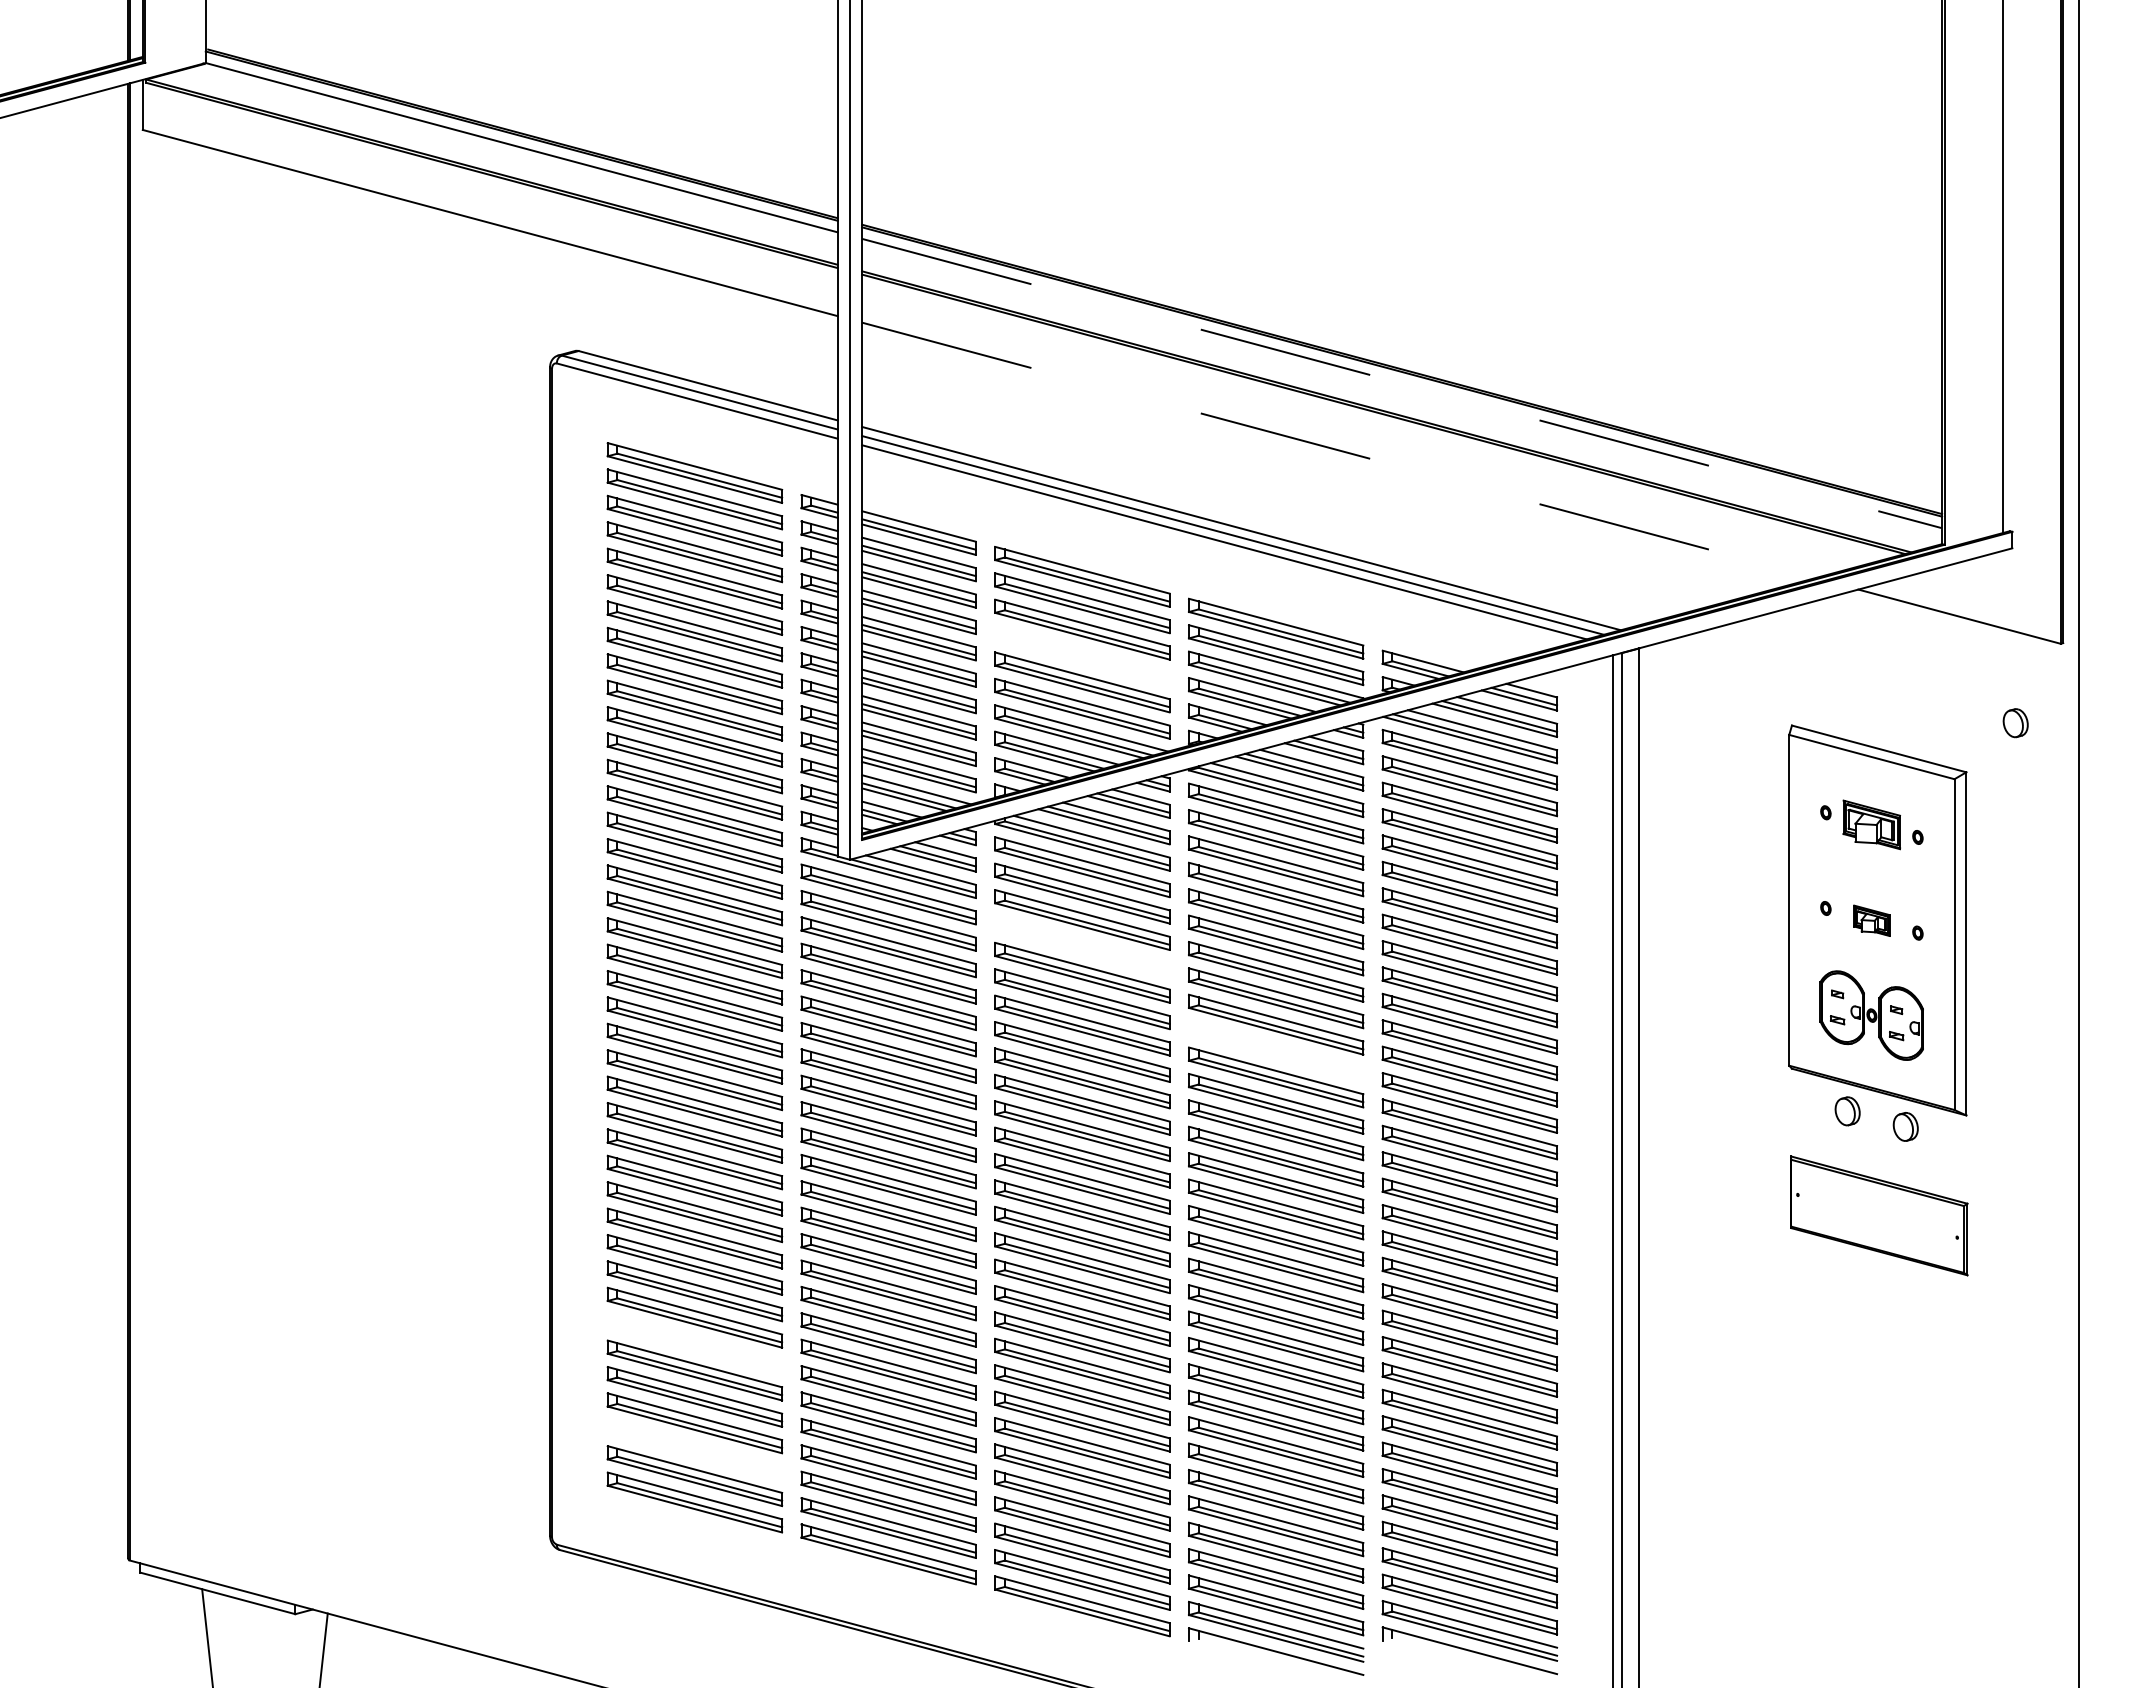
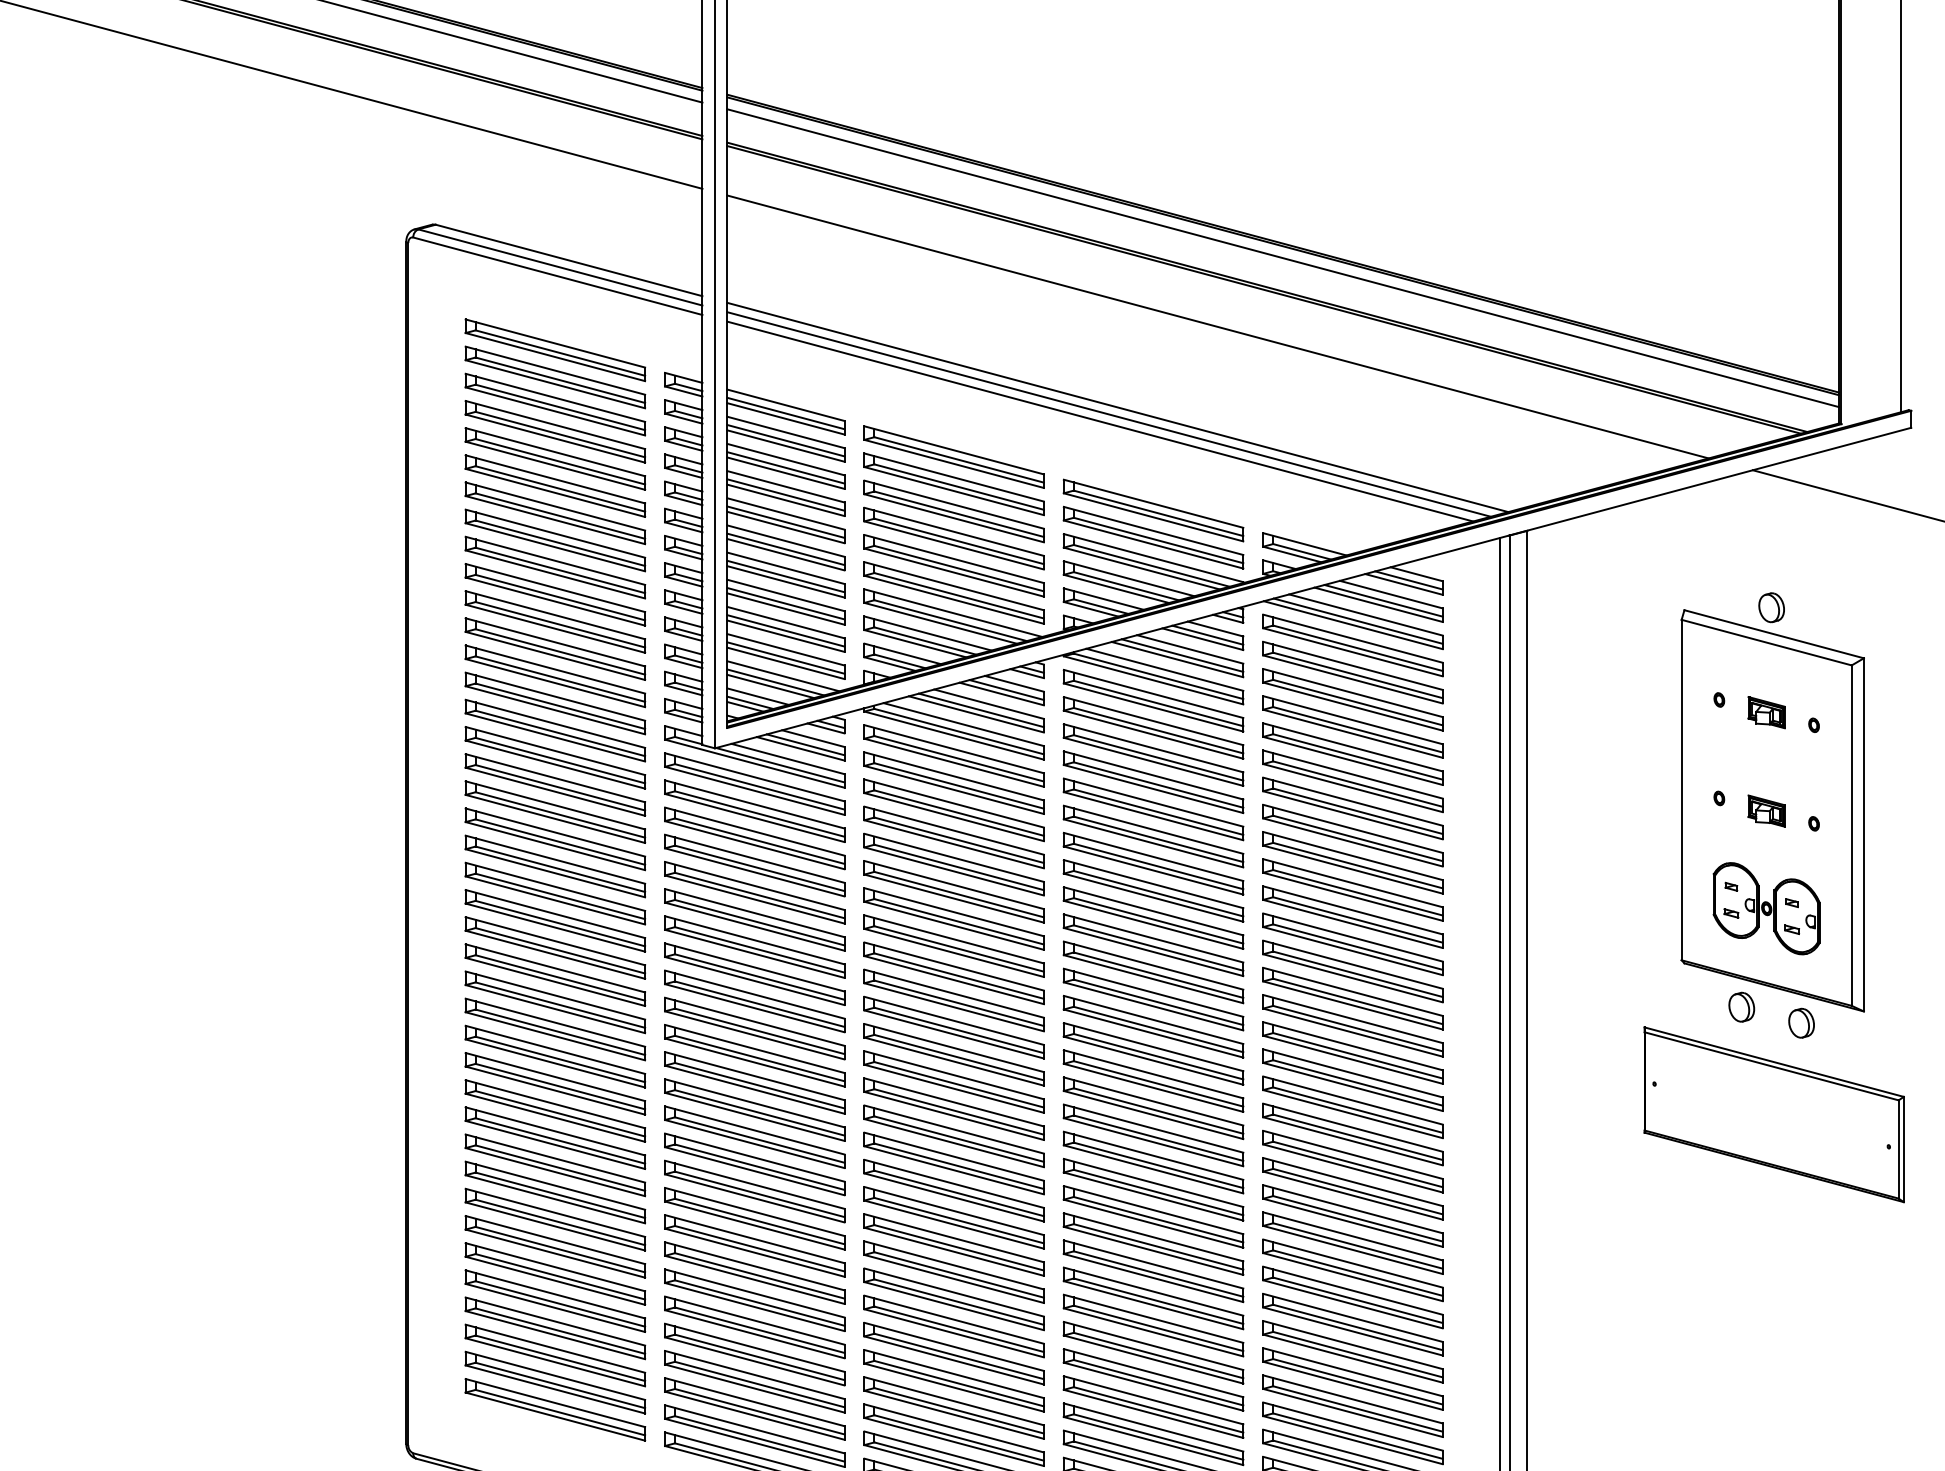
line: (1402, 383) -> (1283, 258), dashed -> solid
line: (1338, 450) -> (1217, 327), dashed -> solid
part: (1082, 655) -> (954, 538), added
part: (2015, 723) -> (1771, 608), moved
part: (1871, 825) -> (1766, 713), size x0.62
part: (1082, 946) -> (954, 837), added
part: (1276, 1050) -> (1153, 944), added
part: (1879, 1215) -> (1774, 1114), size x1.43
part: (694, 1344) -> (554, 1247), added
part: (694, 1449) -> (554, 1355), added

